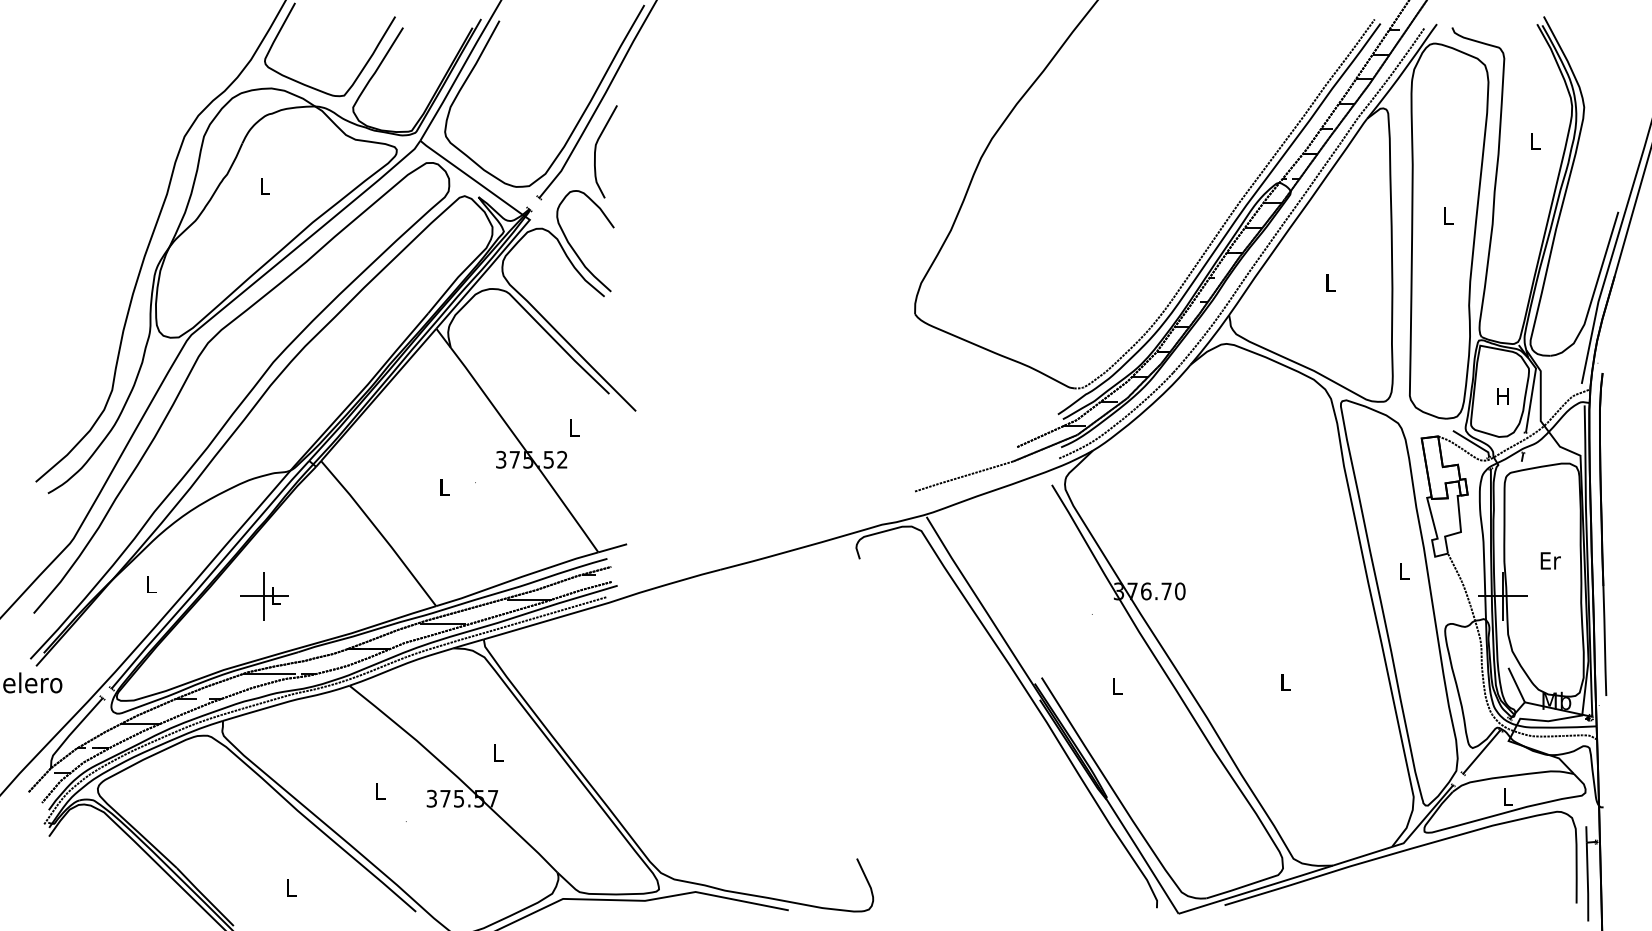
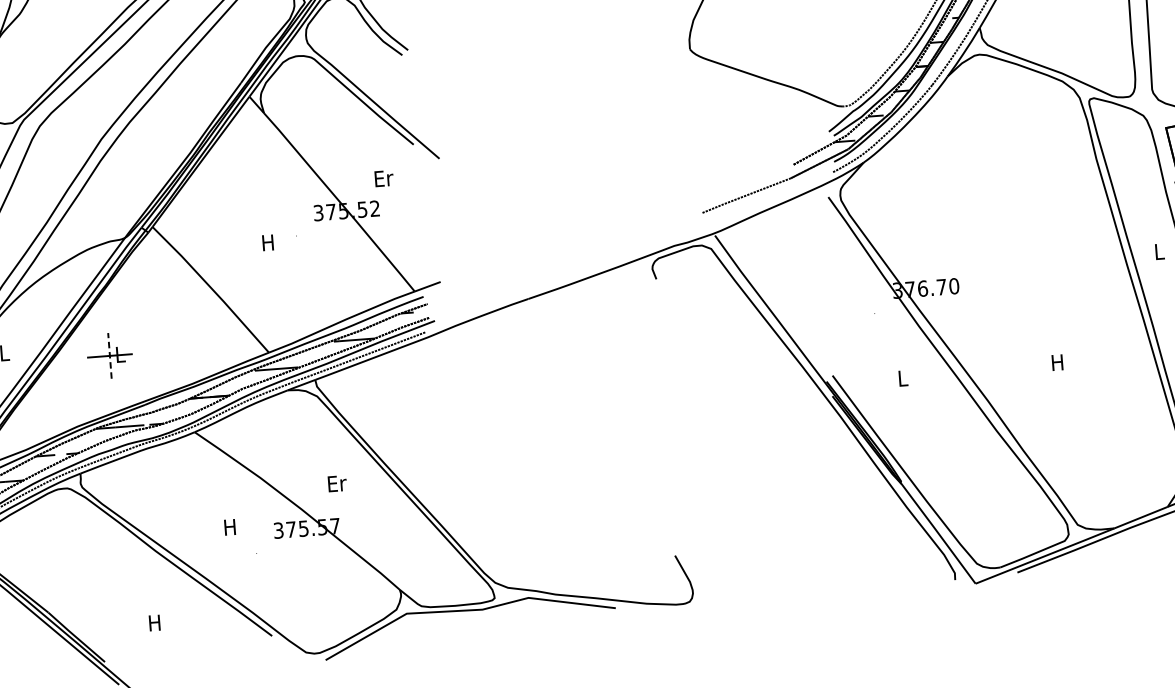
text: (574, 427) -> (383, 178), L -> Er
text: (443, 487) -> (267, 242), L -> H
line: (264, 596) -> (109, 355), solid -> dashed
text: (1284, 682) -> (1056, 362), L -> H
text: (499, 752) -> (337, 483), L -> Er
text: (379, 791) -> (229, 527), L -> H
text: (290, 887) -> (154, 622), L -> H

